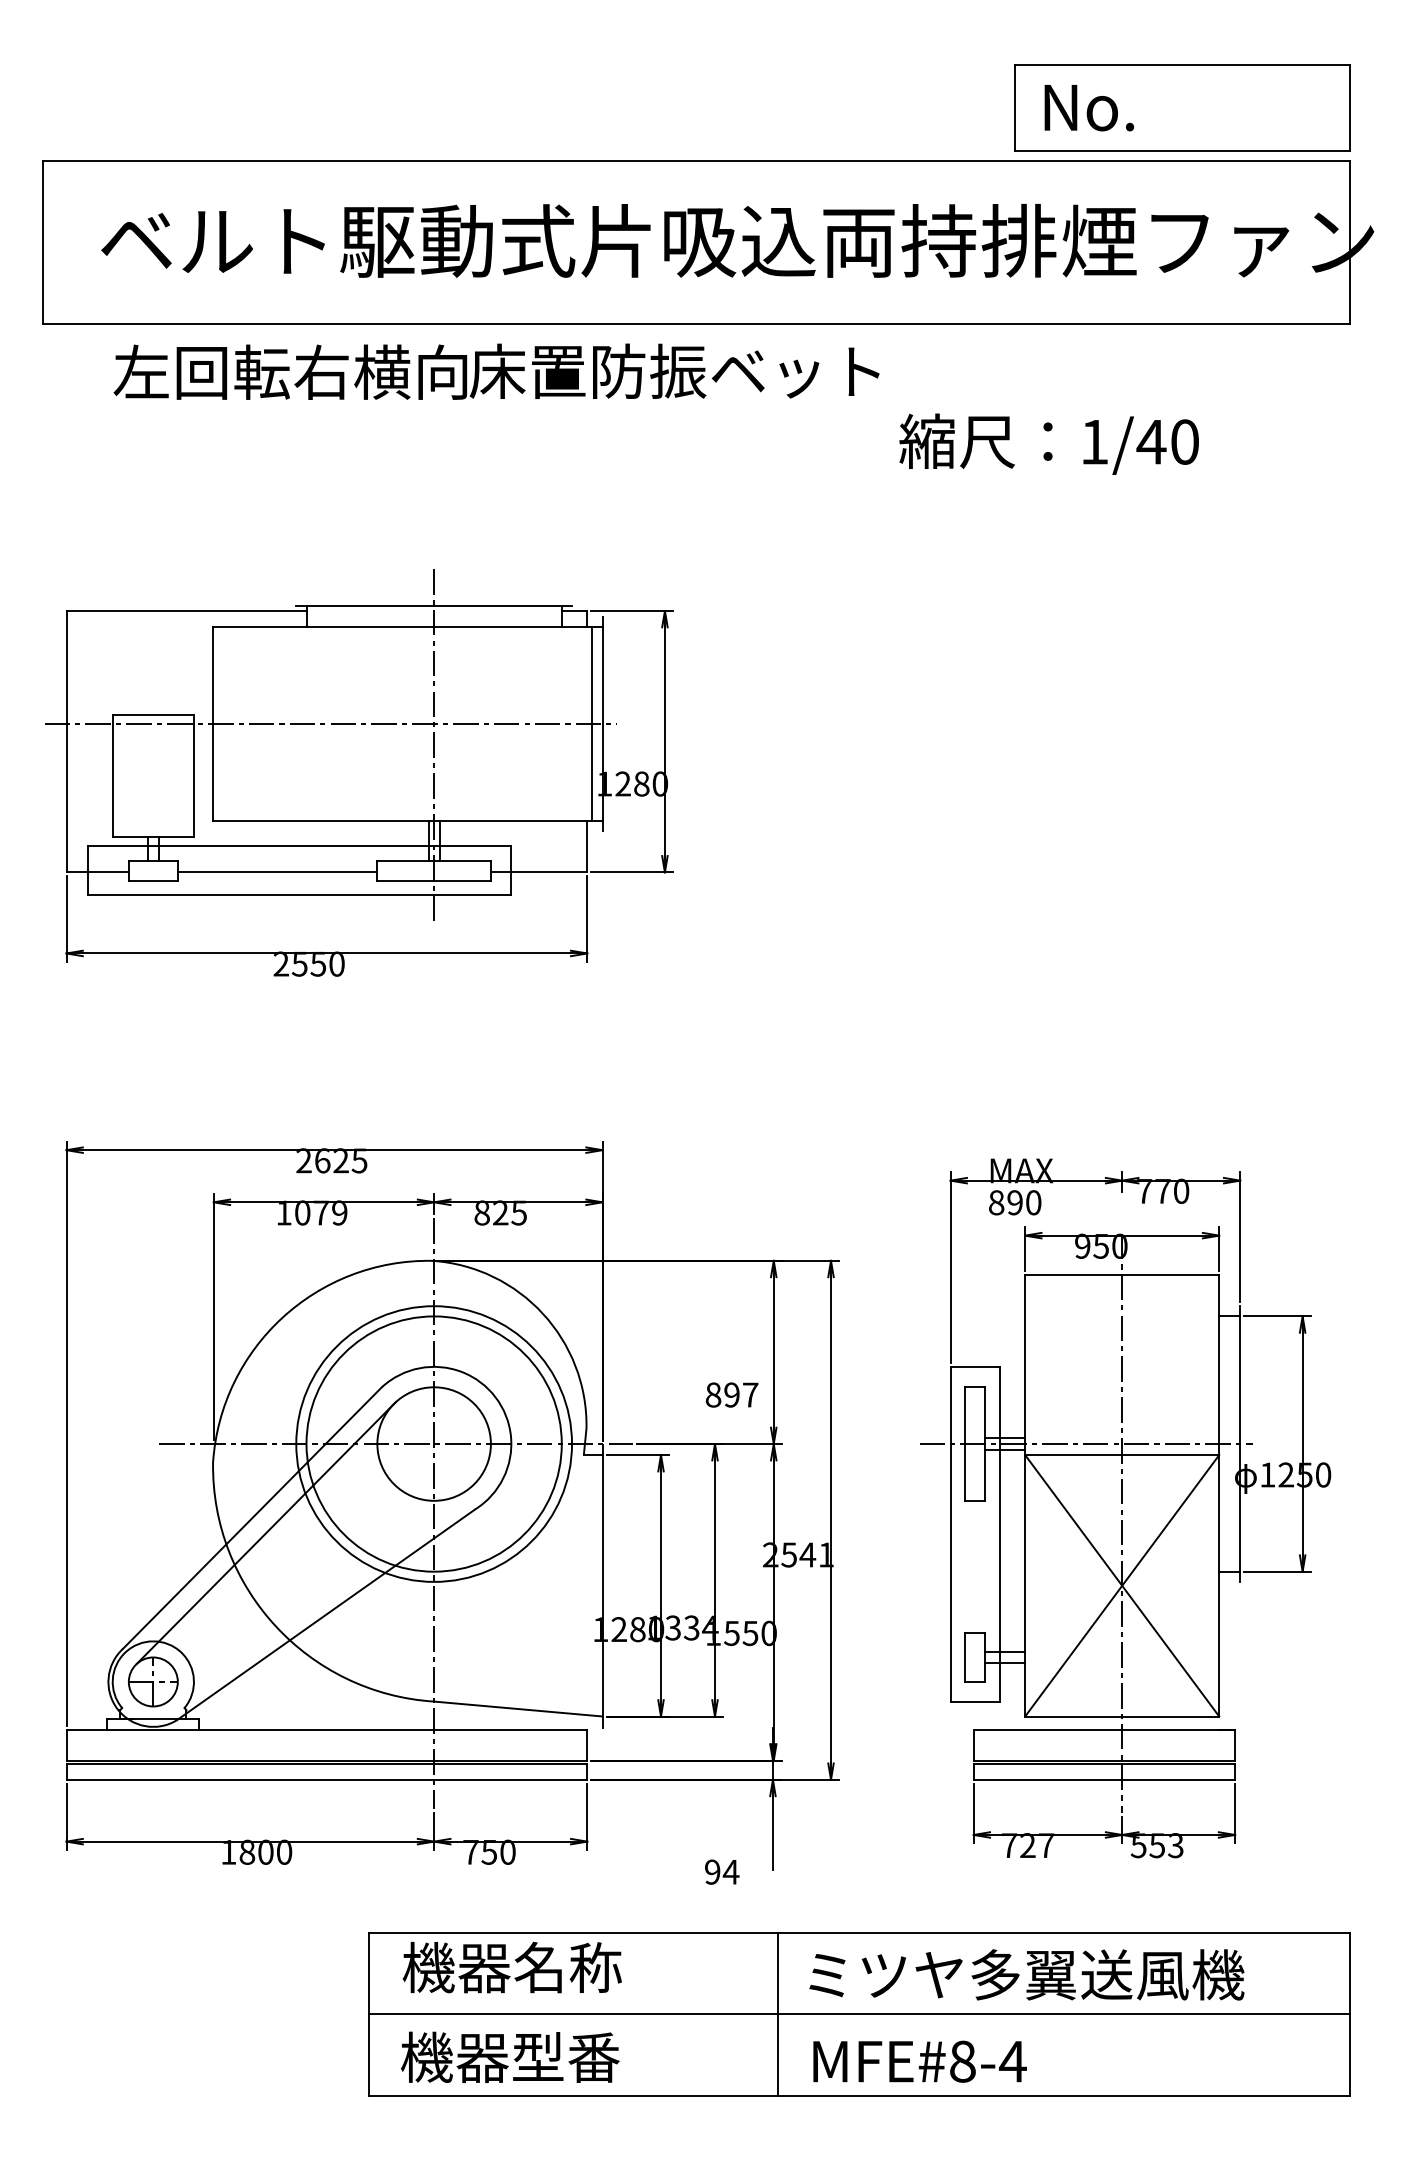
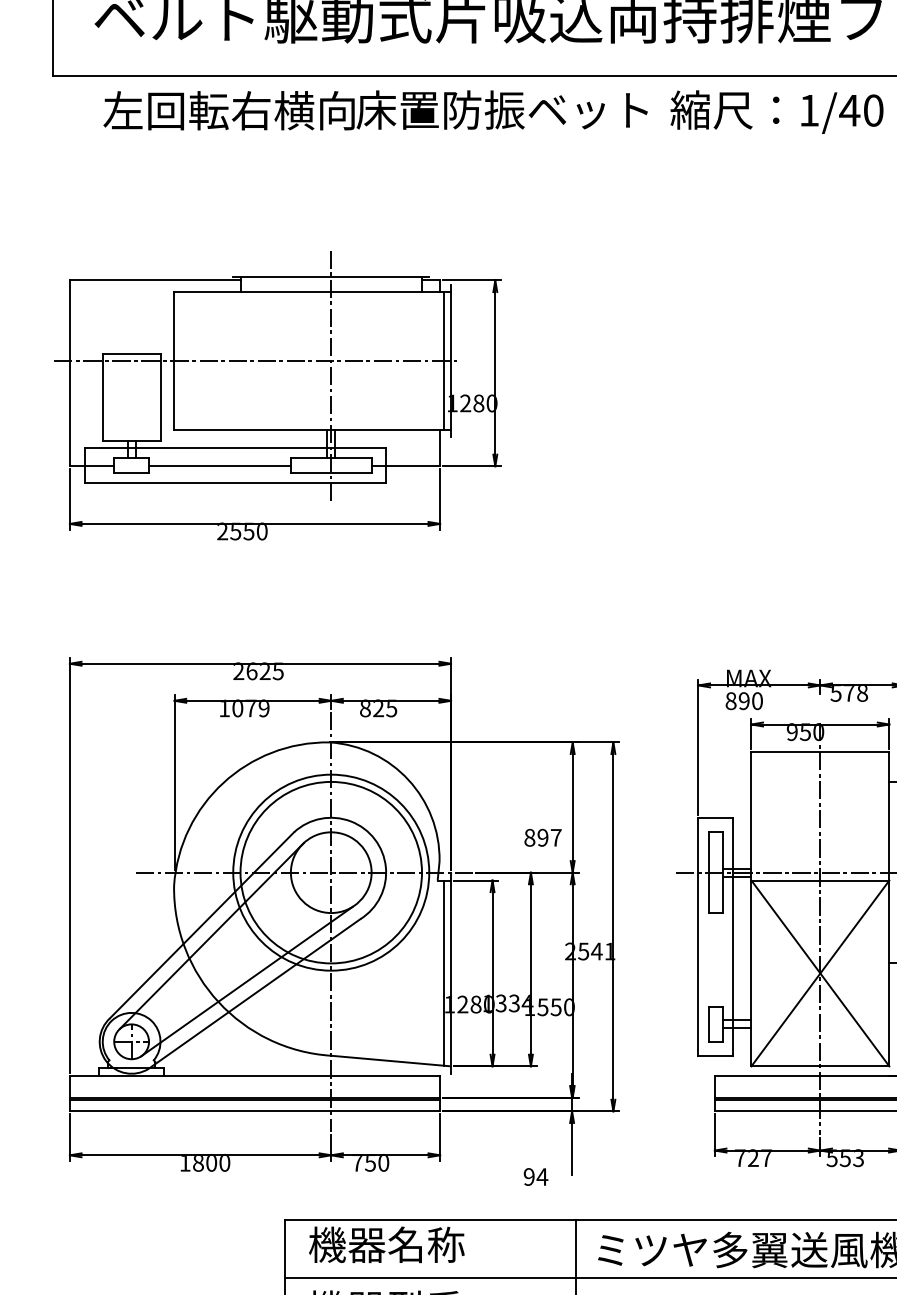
text: (1048, 443) -> (776, 111), moved
text: (1162, 1191) -> (849, 693), 770 -> 578
line: (592, 1585) -> (443, 973), added
line: (315, 1597) -> (246, 981), added

